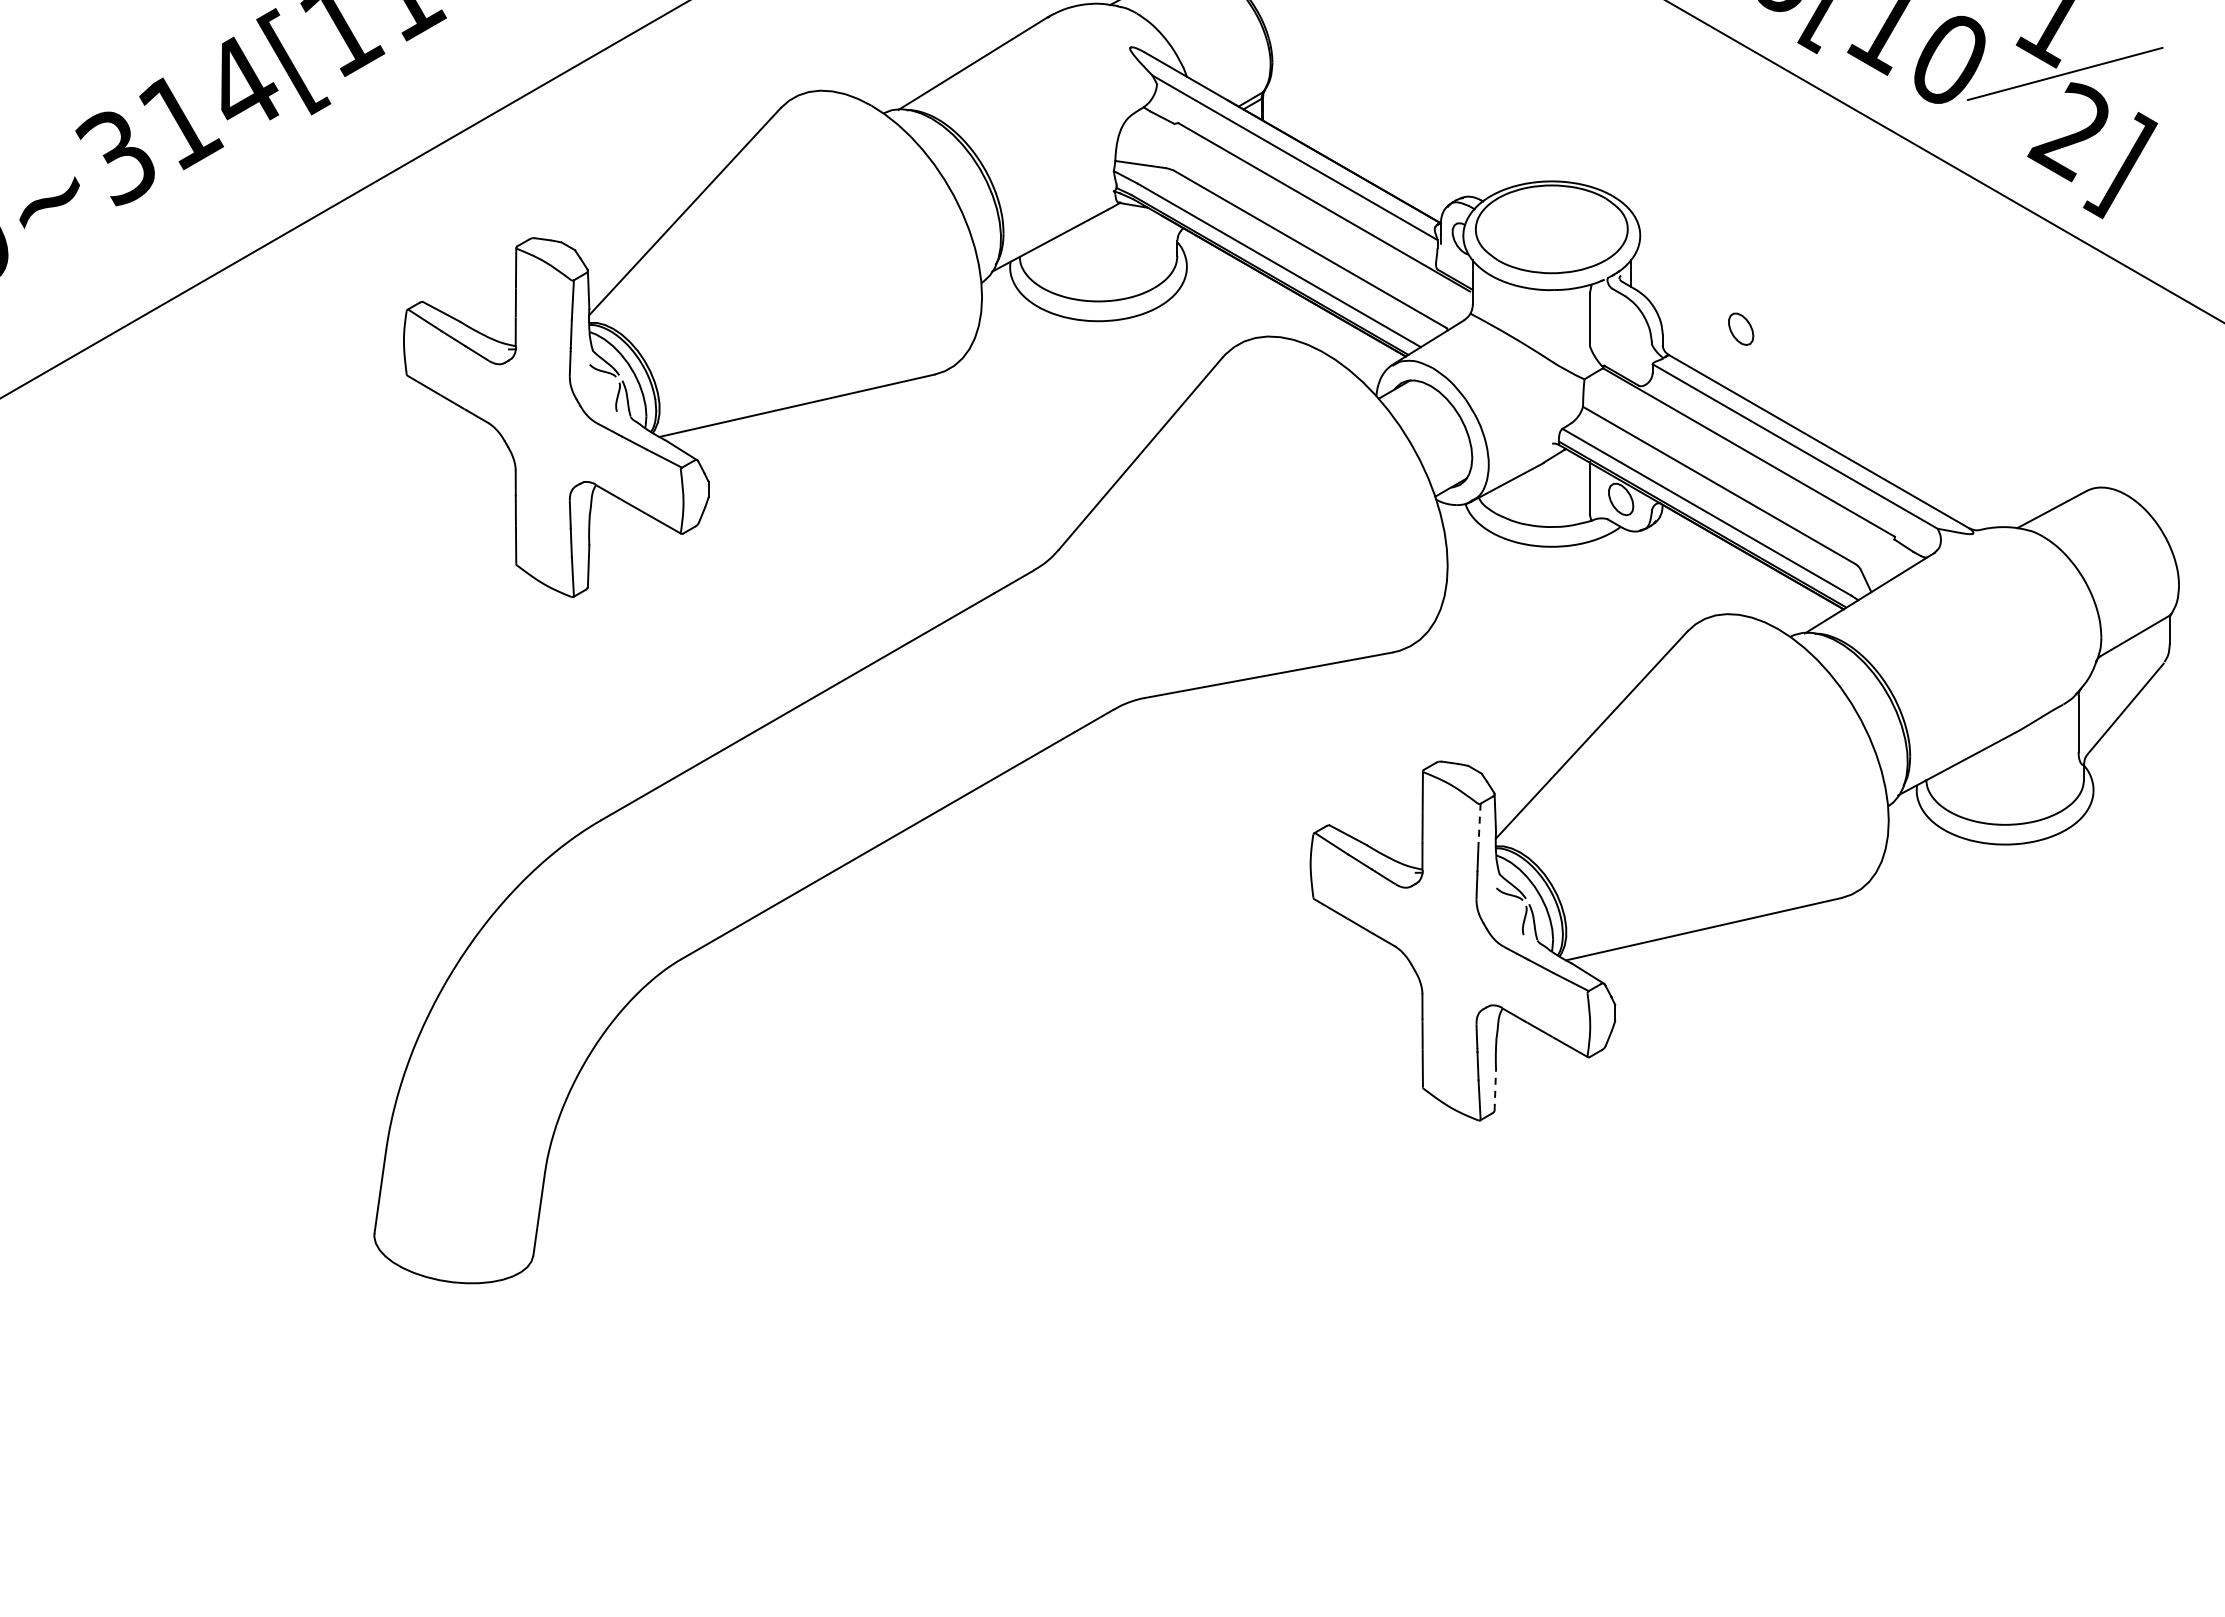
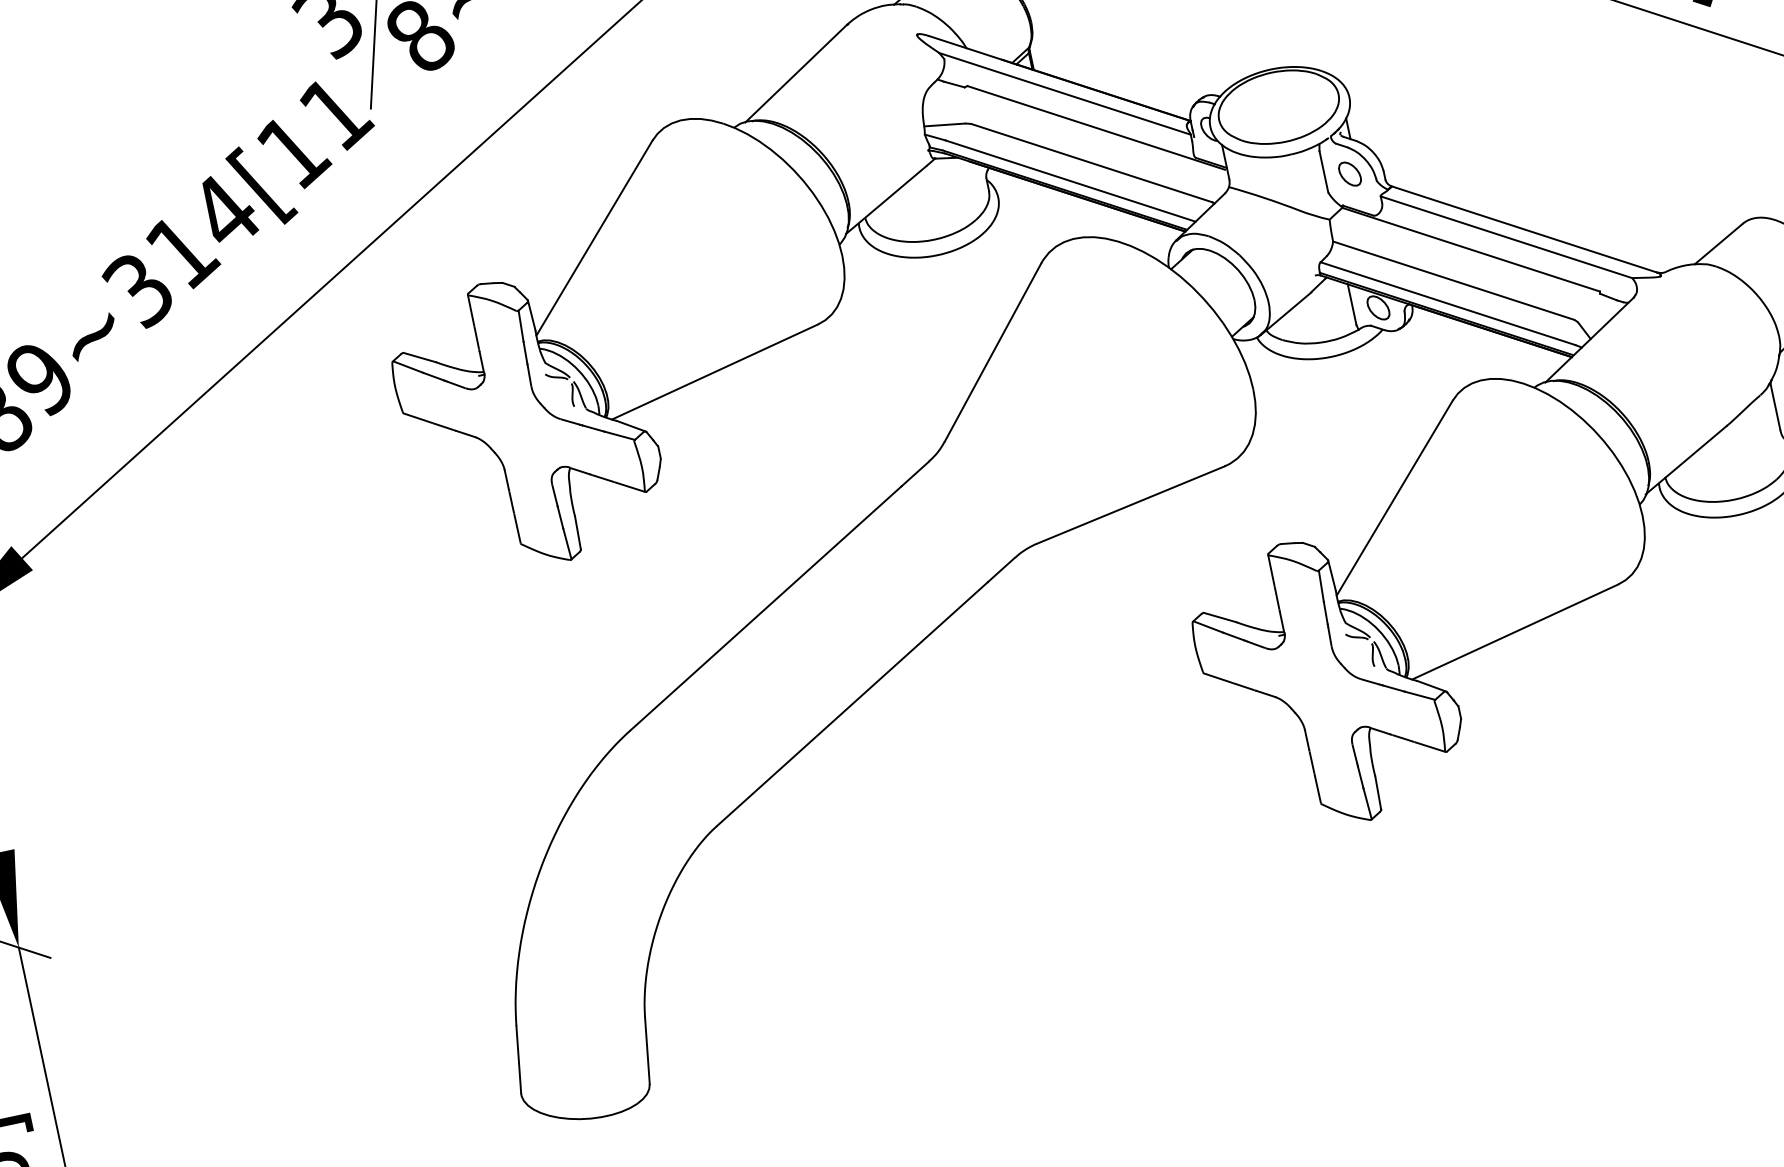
part: (1741, 328) -> (1350, 173), moved
line: (1479, 823) -> (1321, 586), dashed -> solid
line: (1495, 1089) -> (1378, 792), dashed -> solid

